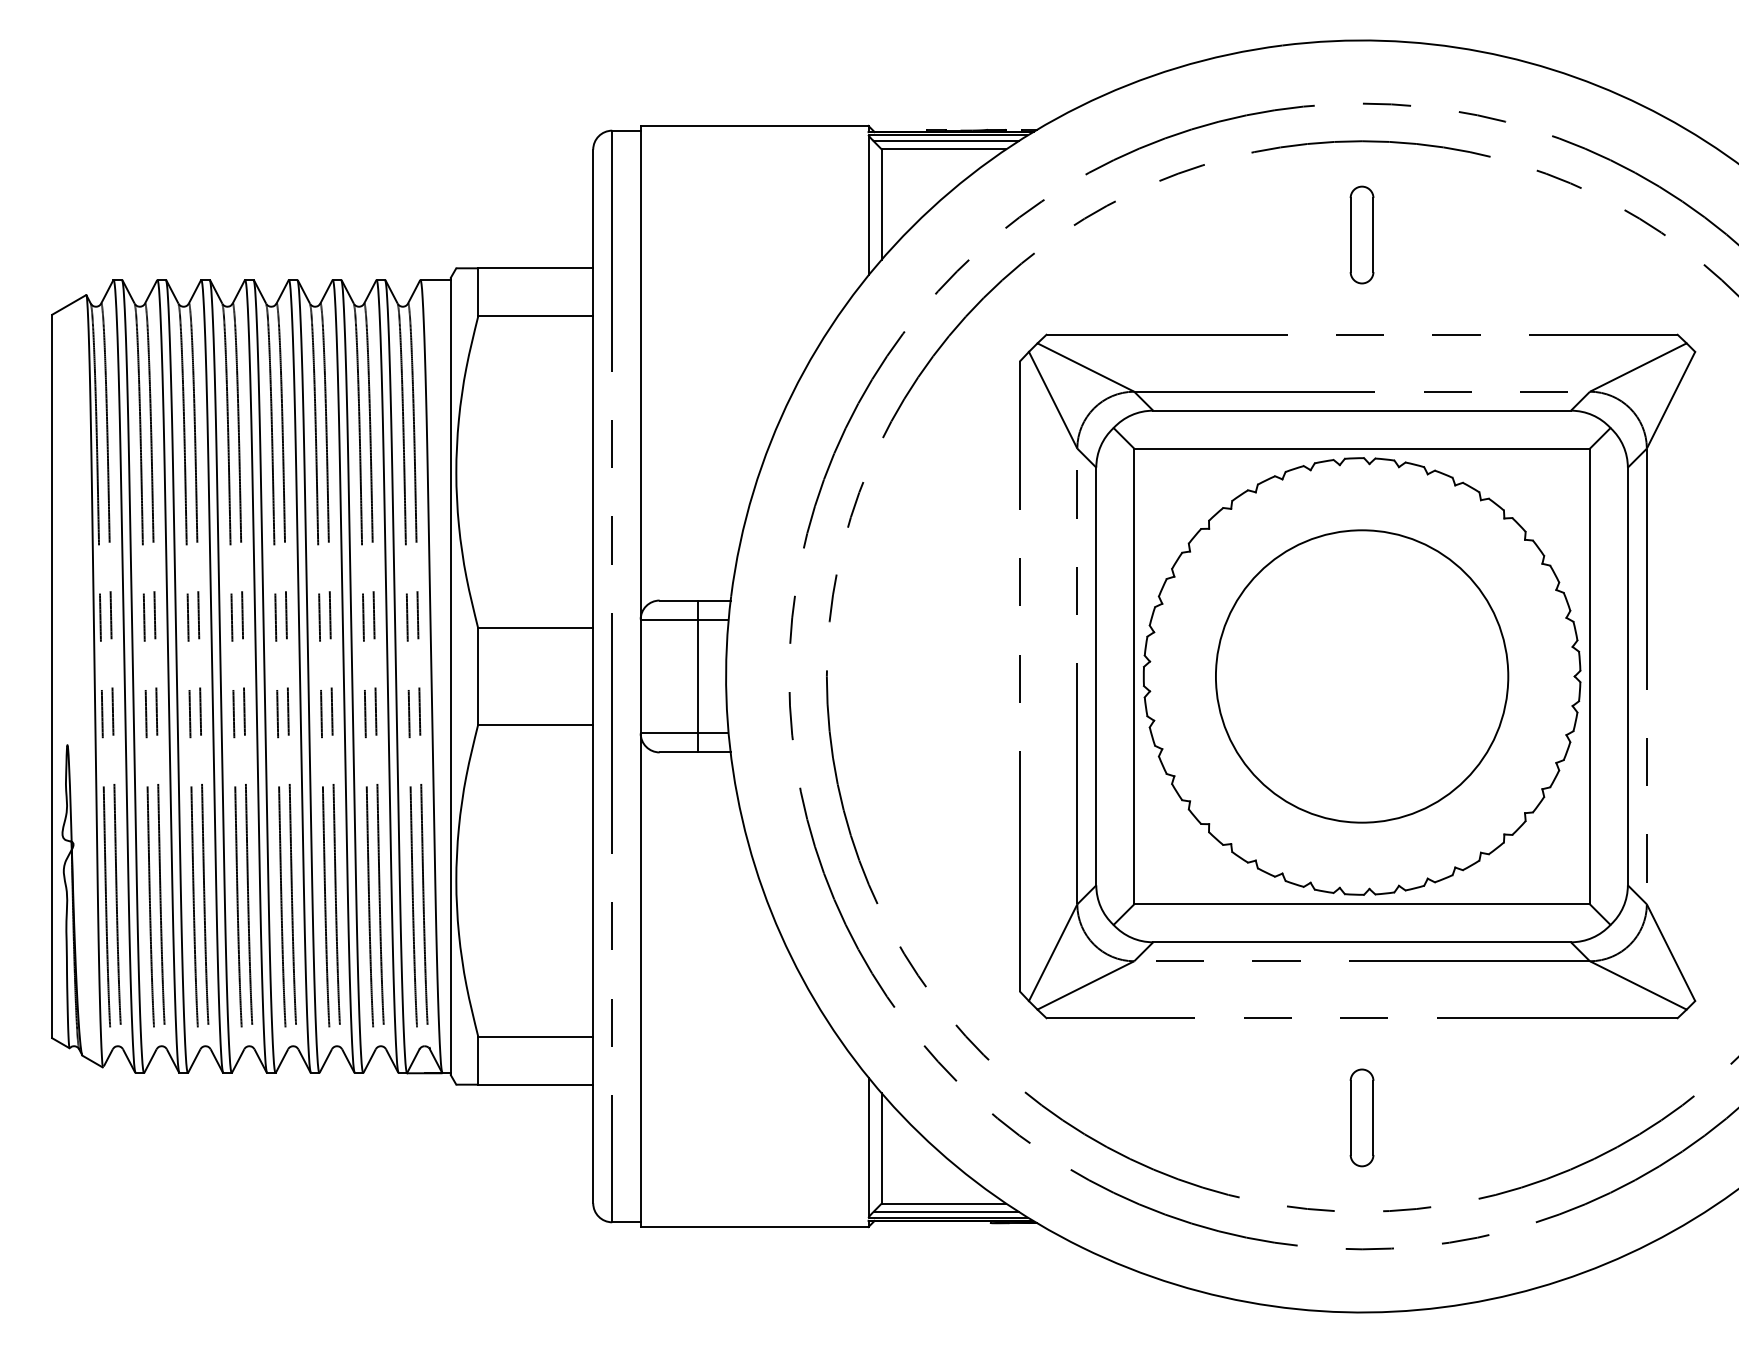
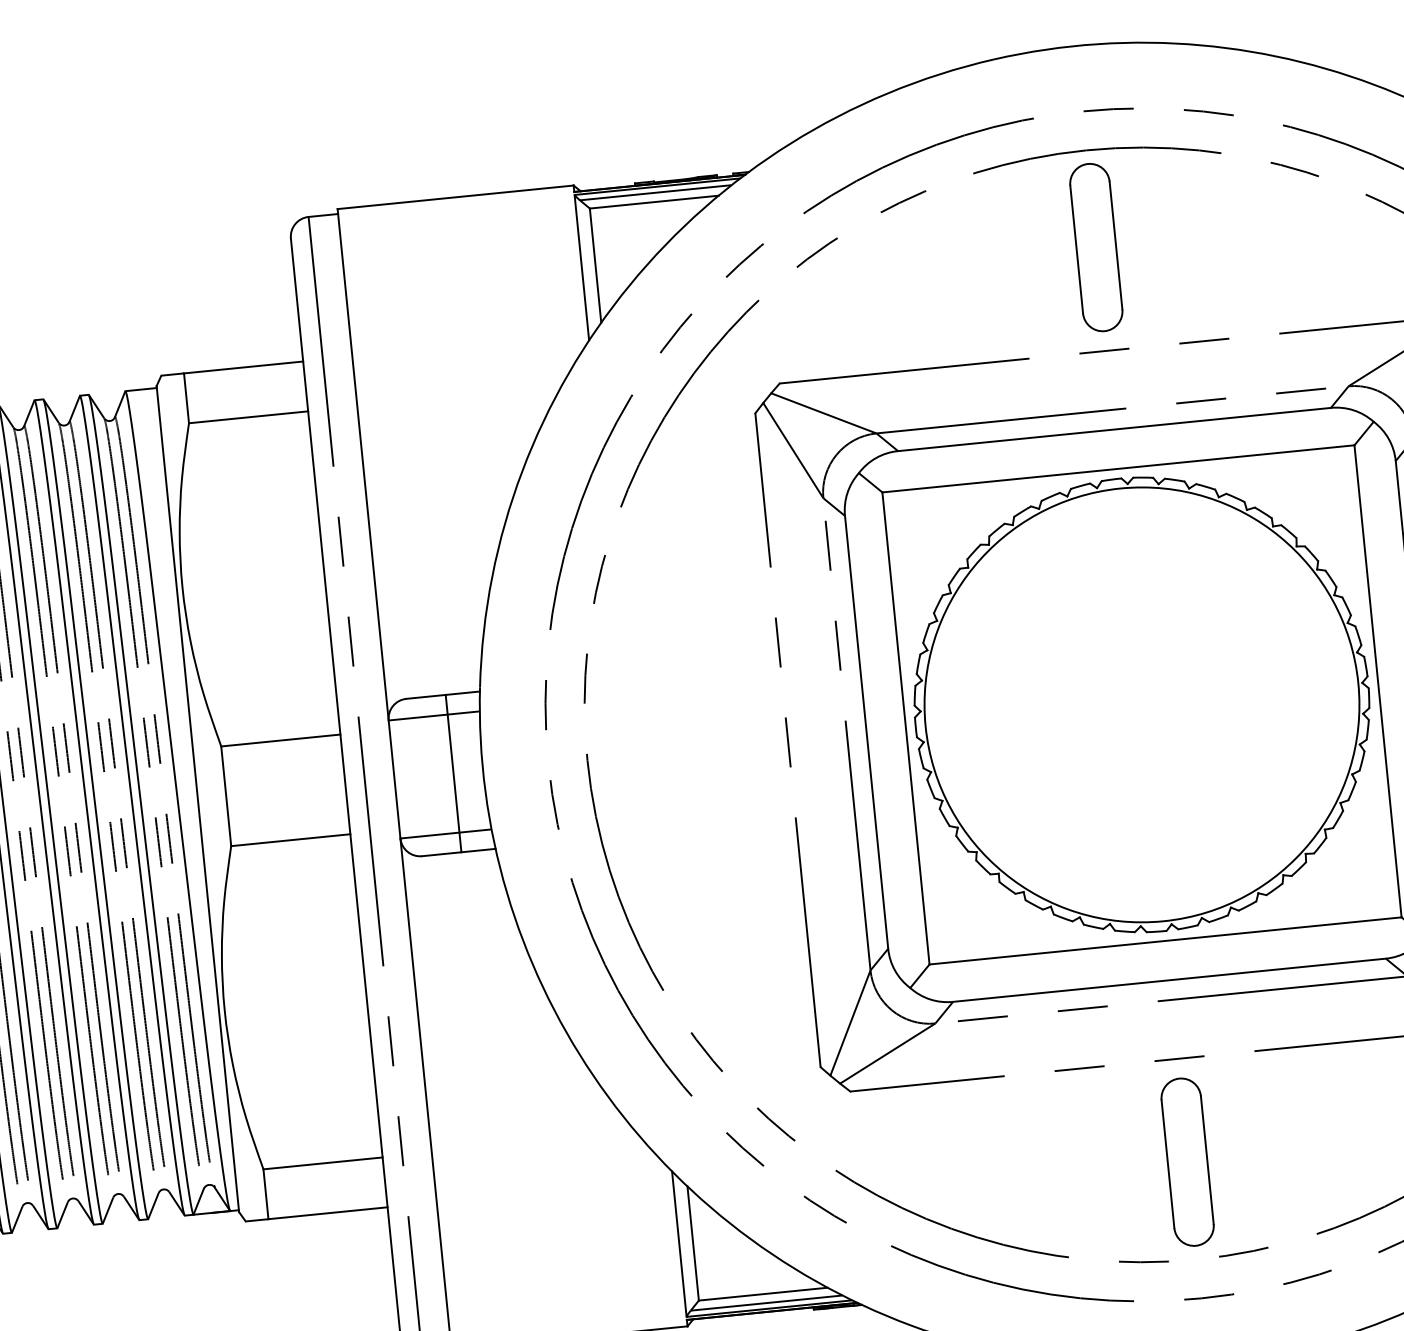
part: (1361, 234) -> (1095, 247), size x1.67
circle: (1361, 676) -> (1141, 704), size x1.43
part: (1361, 1117) -> (1186, 1161), size x1.67

